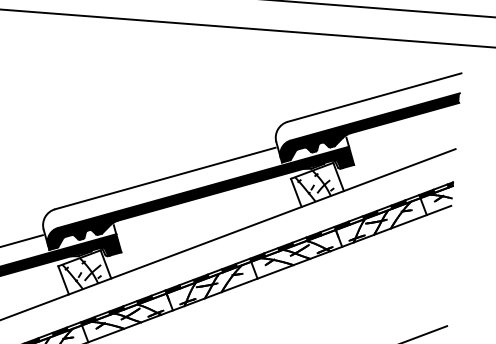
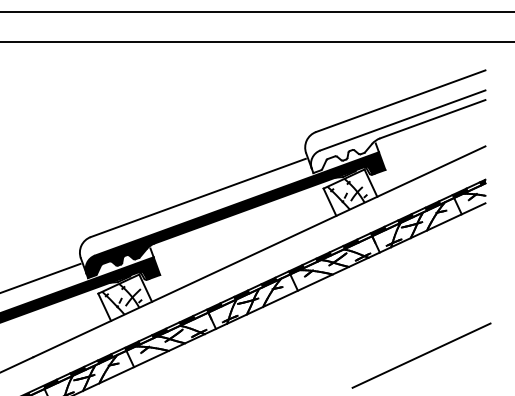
fill: (370, 127) -> (398, 131), removed

